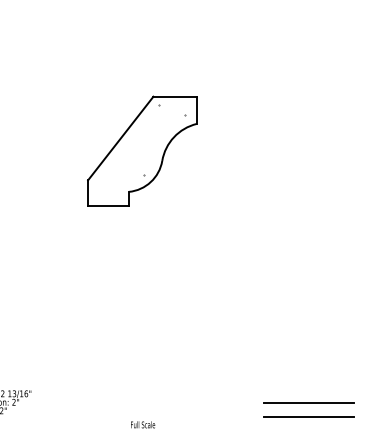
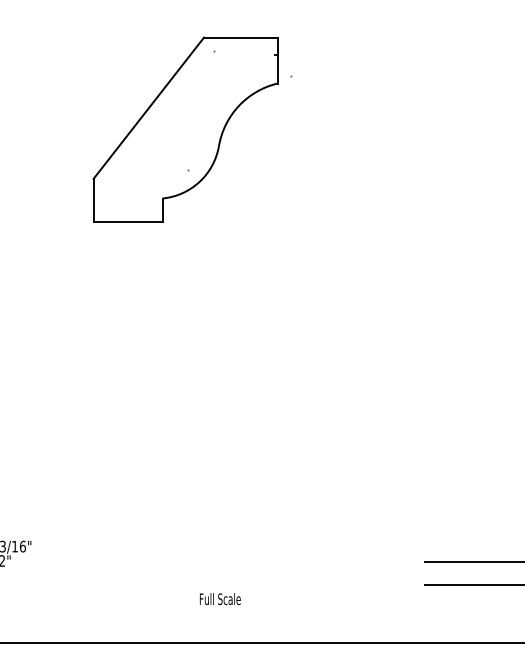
part: (142, 150) -> (185, 128), moved

